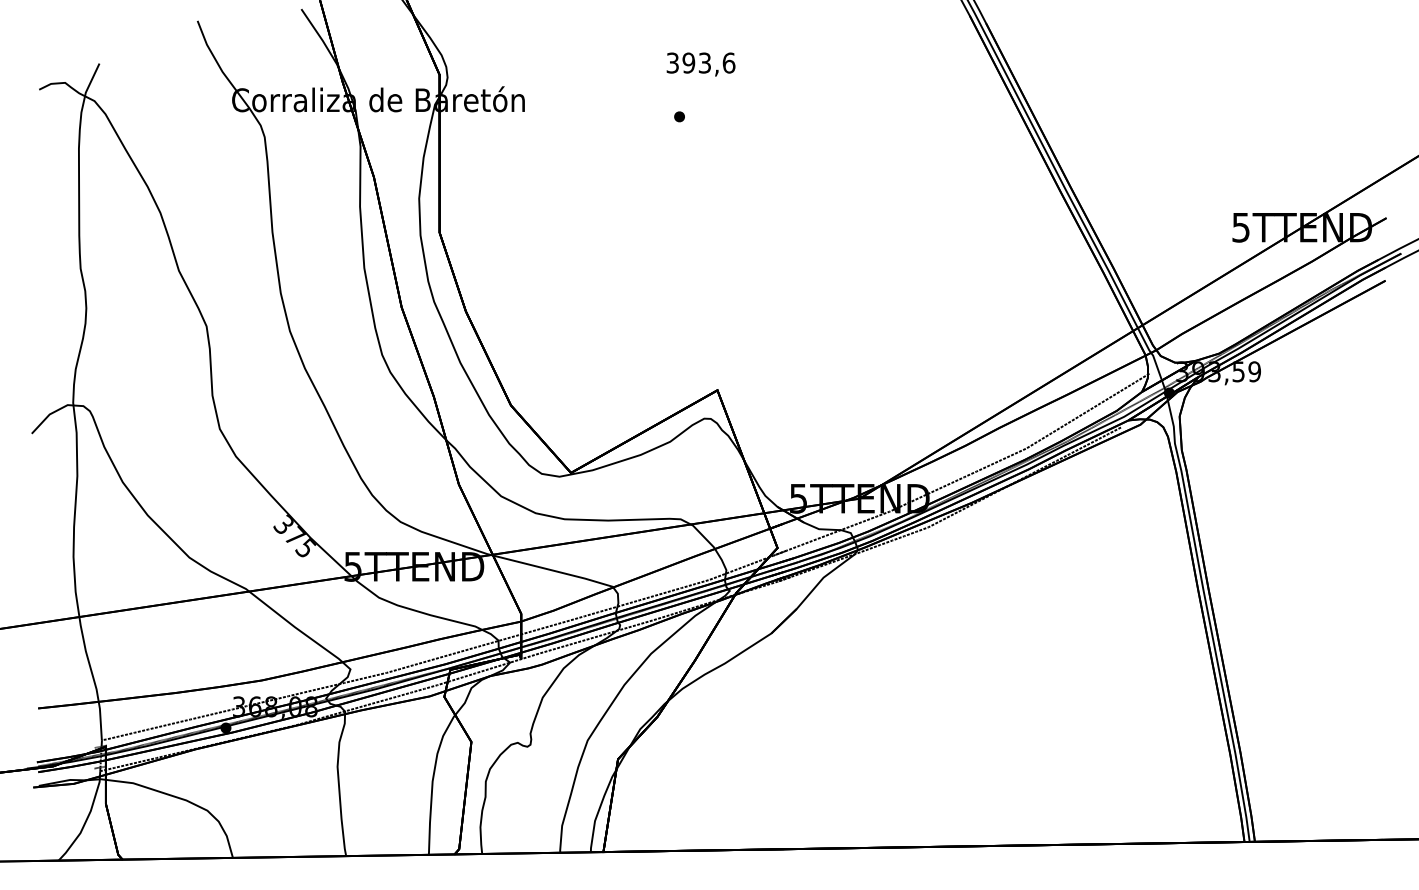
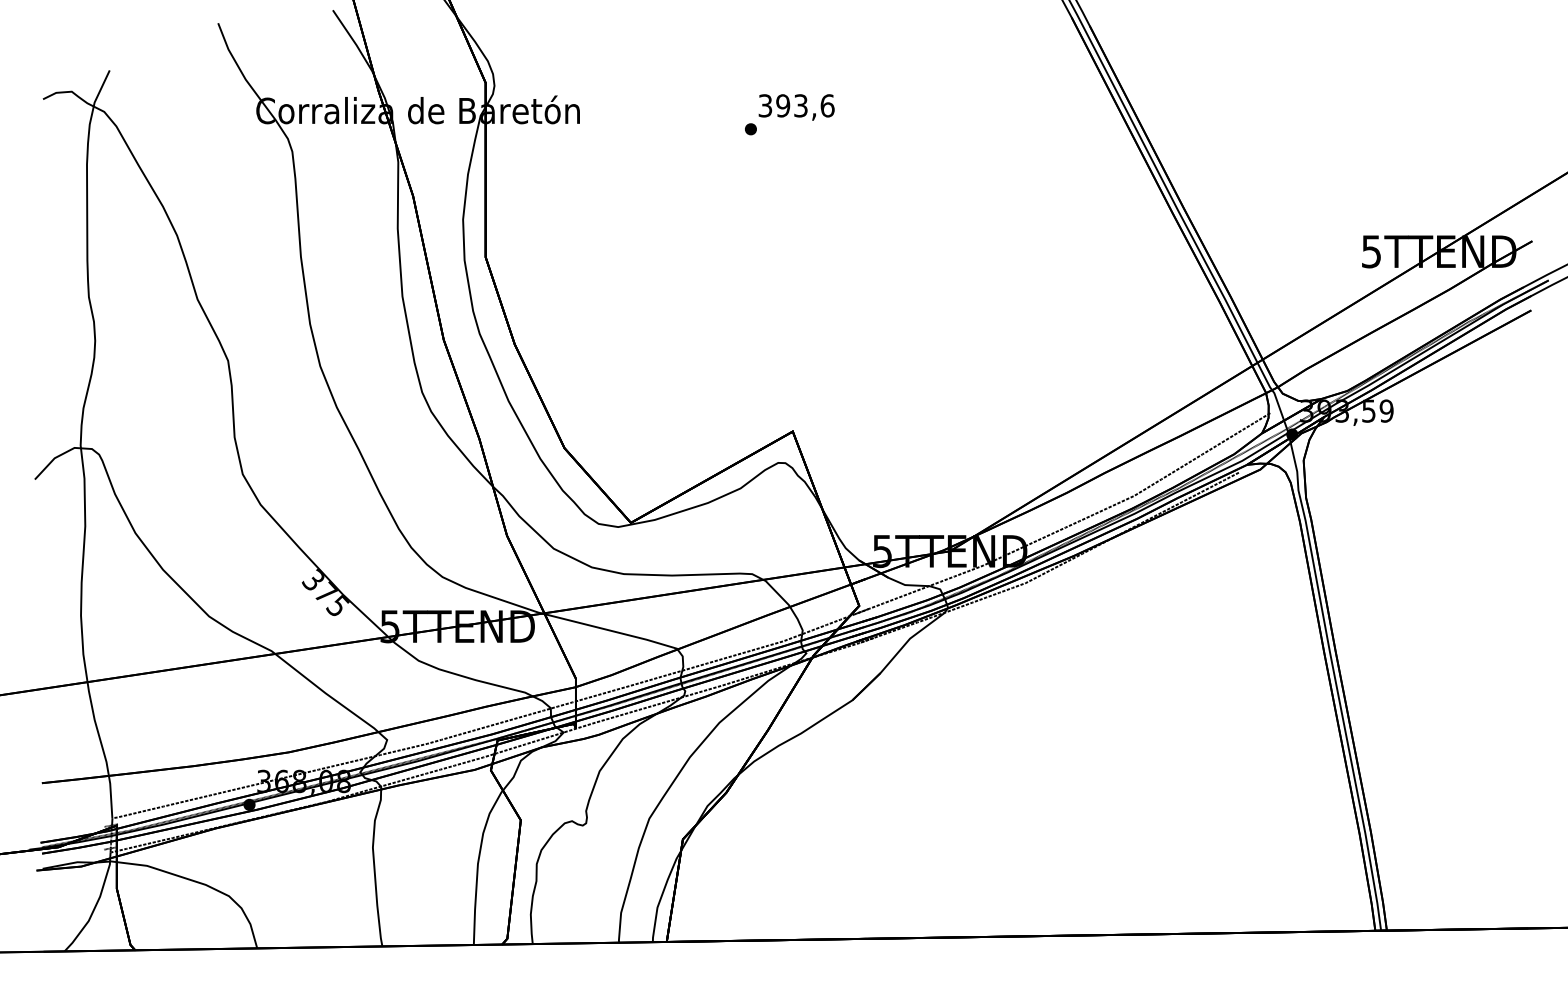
text: (700, 64) -> (796, 107), moved

